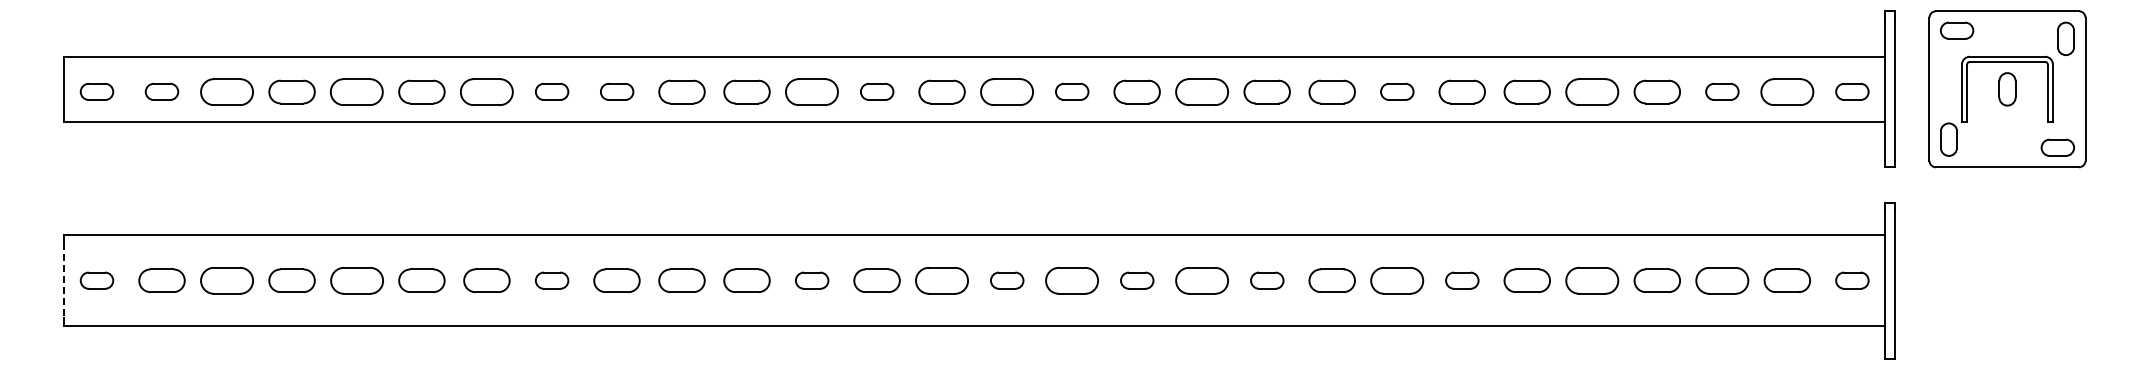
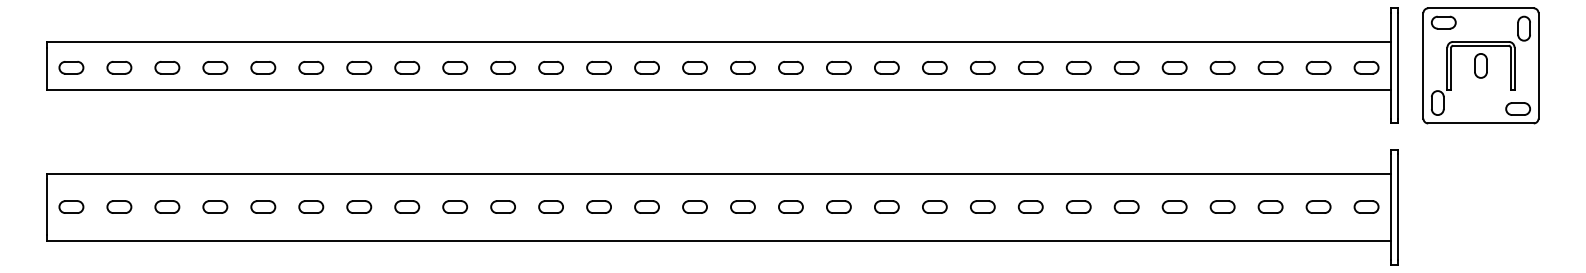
part: (226, 91) -> (166, 67), size x0.62
part: (291, 91) -> (214, 67), size x0.71
part: (357, 91) -> (263, 67), size x0.62
part: (422, 91) -> (311, 67), size x0.71
part: (487, 91) -> (359, 67), size x0.62
part: (682, 91) -> (503, 67), size x0.71
part: (747, 91) -> (551, 67), size x0.71
part: (812, 91) -> (599, 67), size x0.62
part: (942, 91) -> (695, 67), size x0.71
part: (1007, 91) -> (743, 67), size x0.62
part: (1137, 91) -> (839, 67), size x0.71
part: (1202, 91) -> (887, 67), size x0.62
part: (1267, 91) -> (935, 67), size x0.71
part: (1332, 91) -> (982, 67), size x0.71
part: (1462, 91) -> (1078, 67), size x0.71
part: (1527, 91) -> (1126, 67), size x0.71
part: (1592, 91) -> (1174, 67), size x0.62
part: (1657, 91) -> (1222, 67), size x0.71
part: (1787, 91) -> (1318, 67), size x0.62
line: (64, 280) -> (47, 206), dashed -> solid
part: (161, 280) -> (119, 206), size x0.71
part: (226, 280) -> (166, 206), size x0.62
part: (291, 280) -> (214, 206), size x0.71
part: (356, 280) -> (262, 206), size x0.62
part: (422, 280) -> (311, 206), size x0.71
part: (487, 280) -> (359, 206), size x0.71
part: (617, 280) -> (455, 206), size x0.71
part: (682, 280) -> (503, 206), size x0.71
part: (747, 280) -> (551, 206), size x0.71
part: (877, 280) -> (647, 206), size x0.71
part: (942, 280) -> (695, 206), size x0.62
part: (1072, 280) -> (791, 206), size x0.62
part: (1202, 280) -> (887, 206), size x0.62
part: (1332, 280) -> (982, 206), size x0.71
part: (1397, 280) -> (1030, 206), size x0.62
part: (1527, 280) -> (1126, 206), size x0.71
part: (1592, 280) -> (1174, 206), size x0.62
part: (1657, 280) -> (1222, 206), size x0.71
part: (1722, 280) -> (1270, 206), size x0.62
part: (1787, 280) -> (1318, 206), size x0.71

